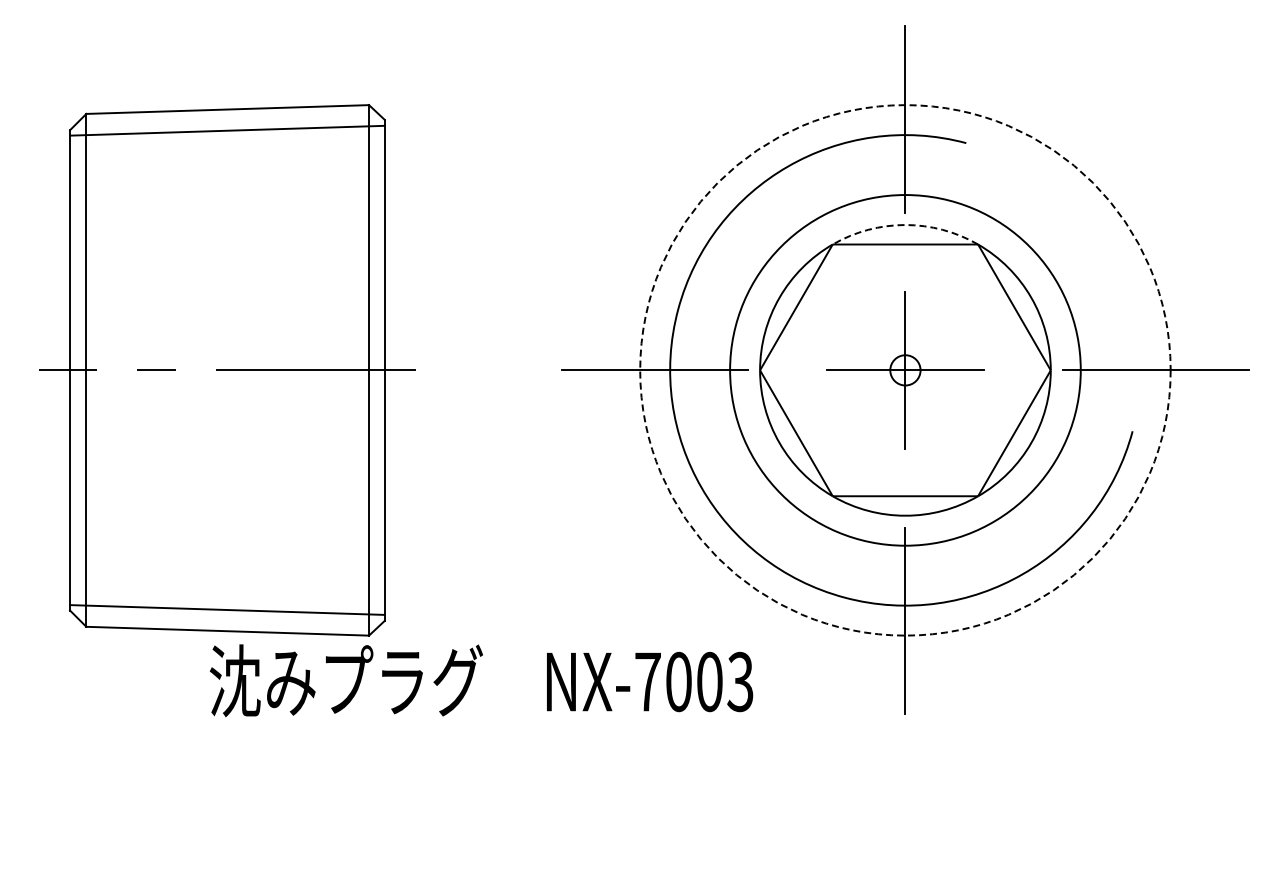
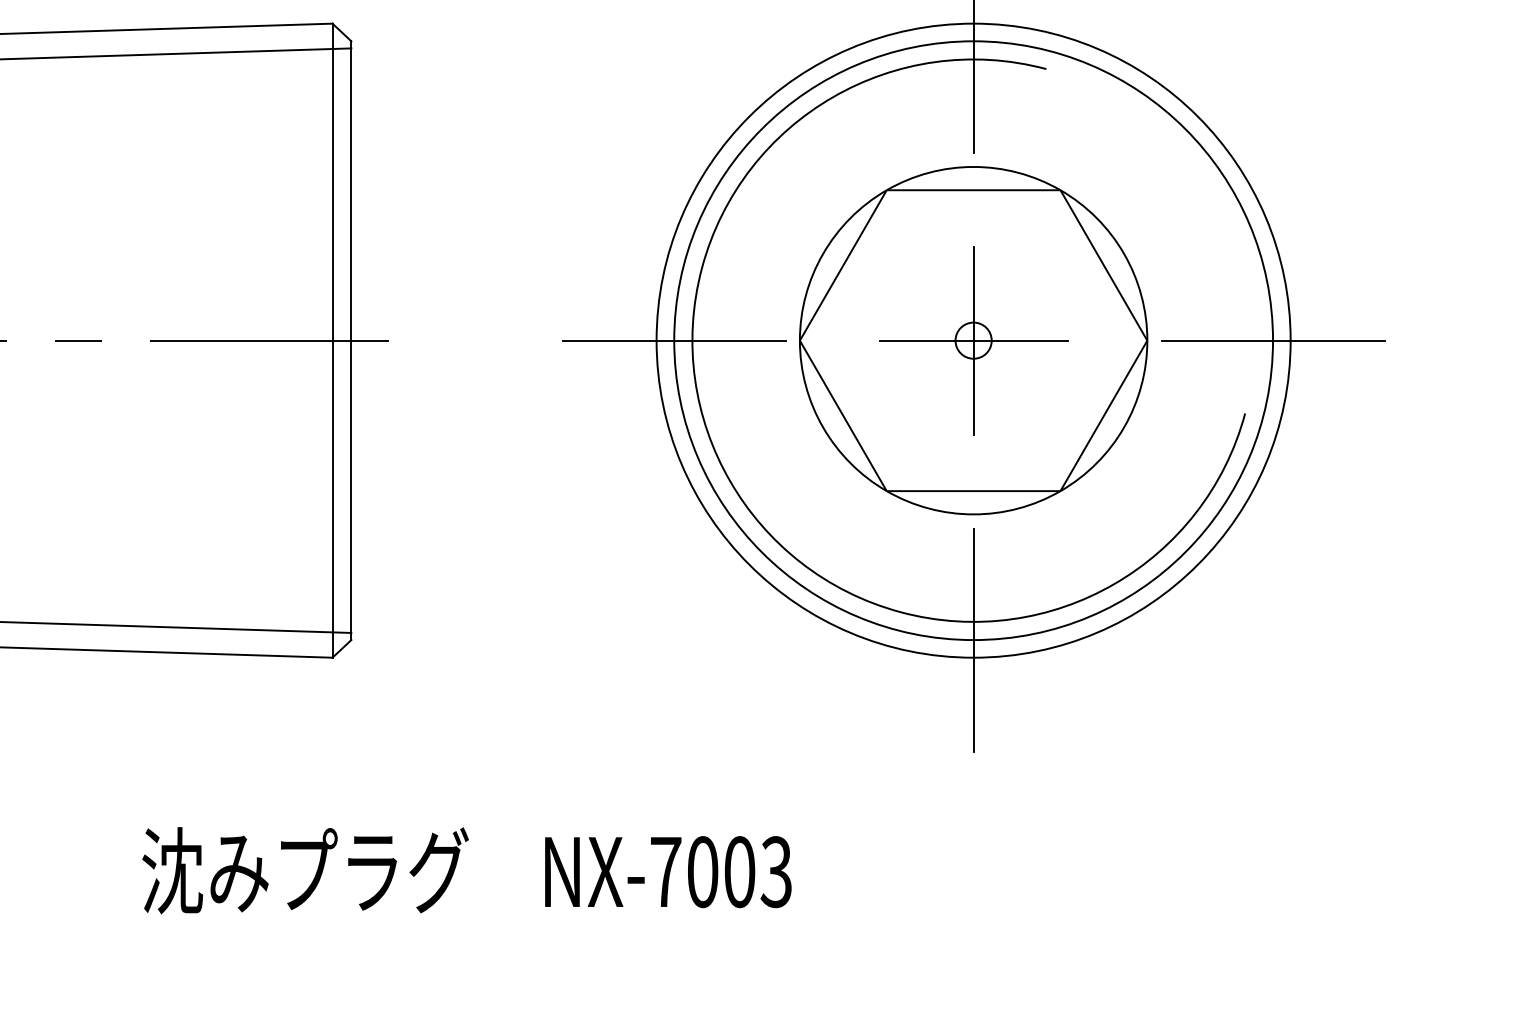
arc: (905, 225) -> (973, 167), dashed -> solid
circle: (904, 369) -> (972, 339), size x1.43
circle: (905, 370) -> (973, 340), dashed -> solid
text: (481, 680) -> (466, 870), moved

